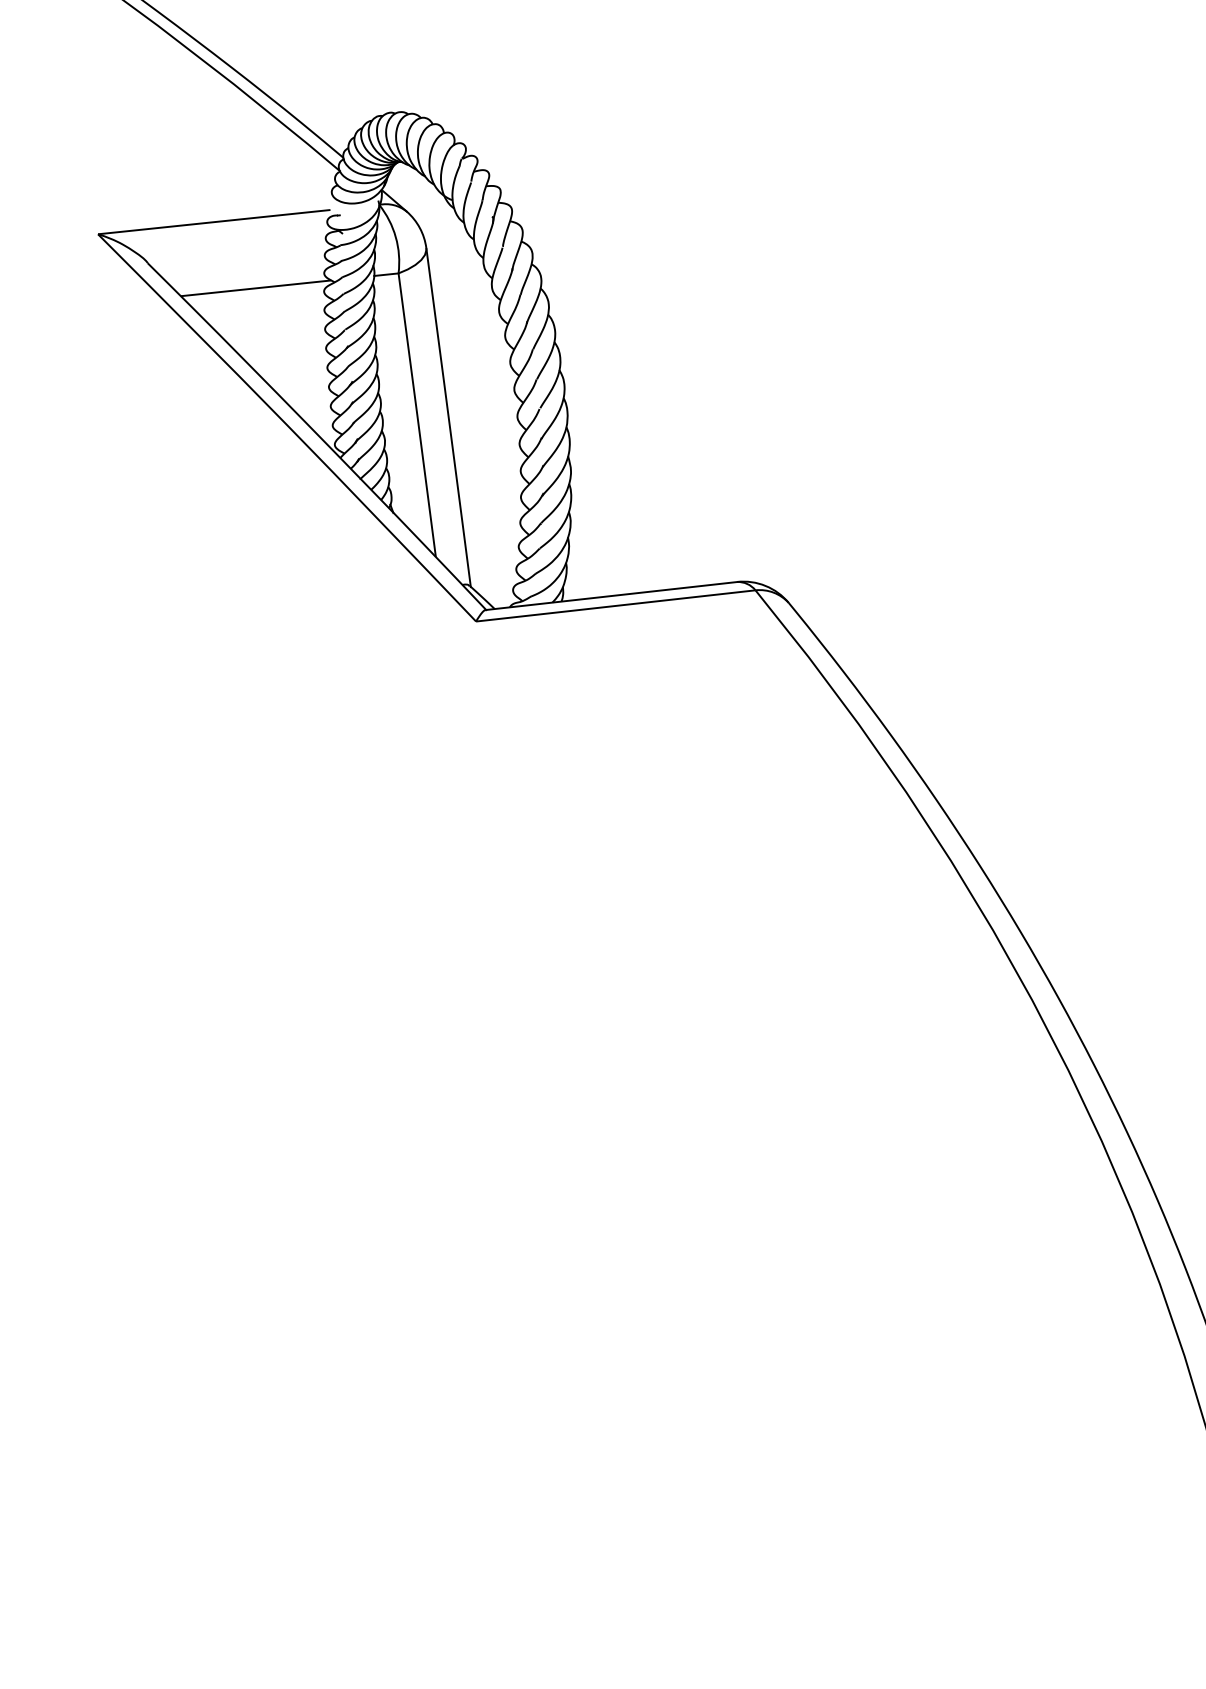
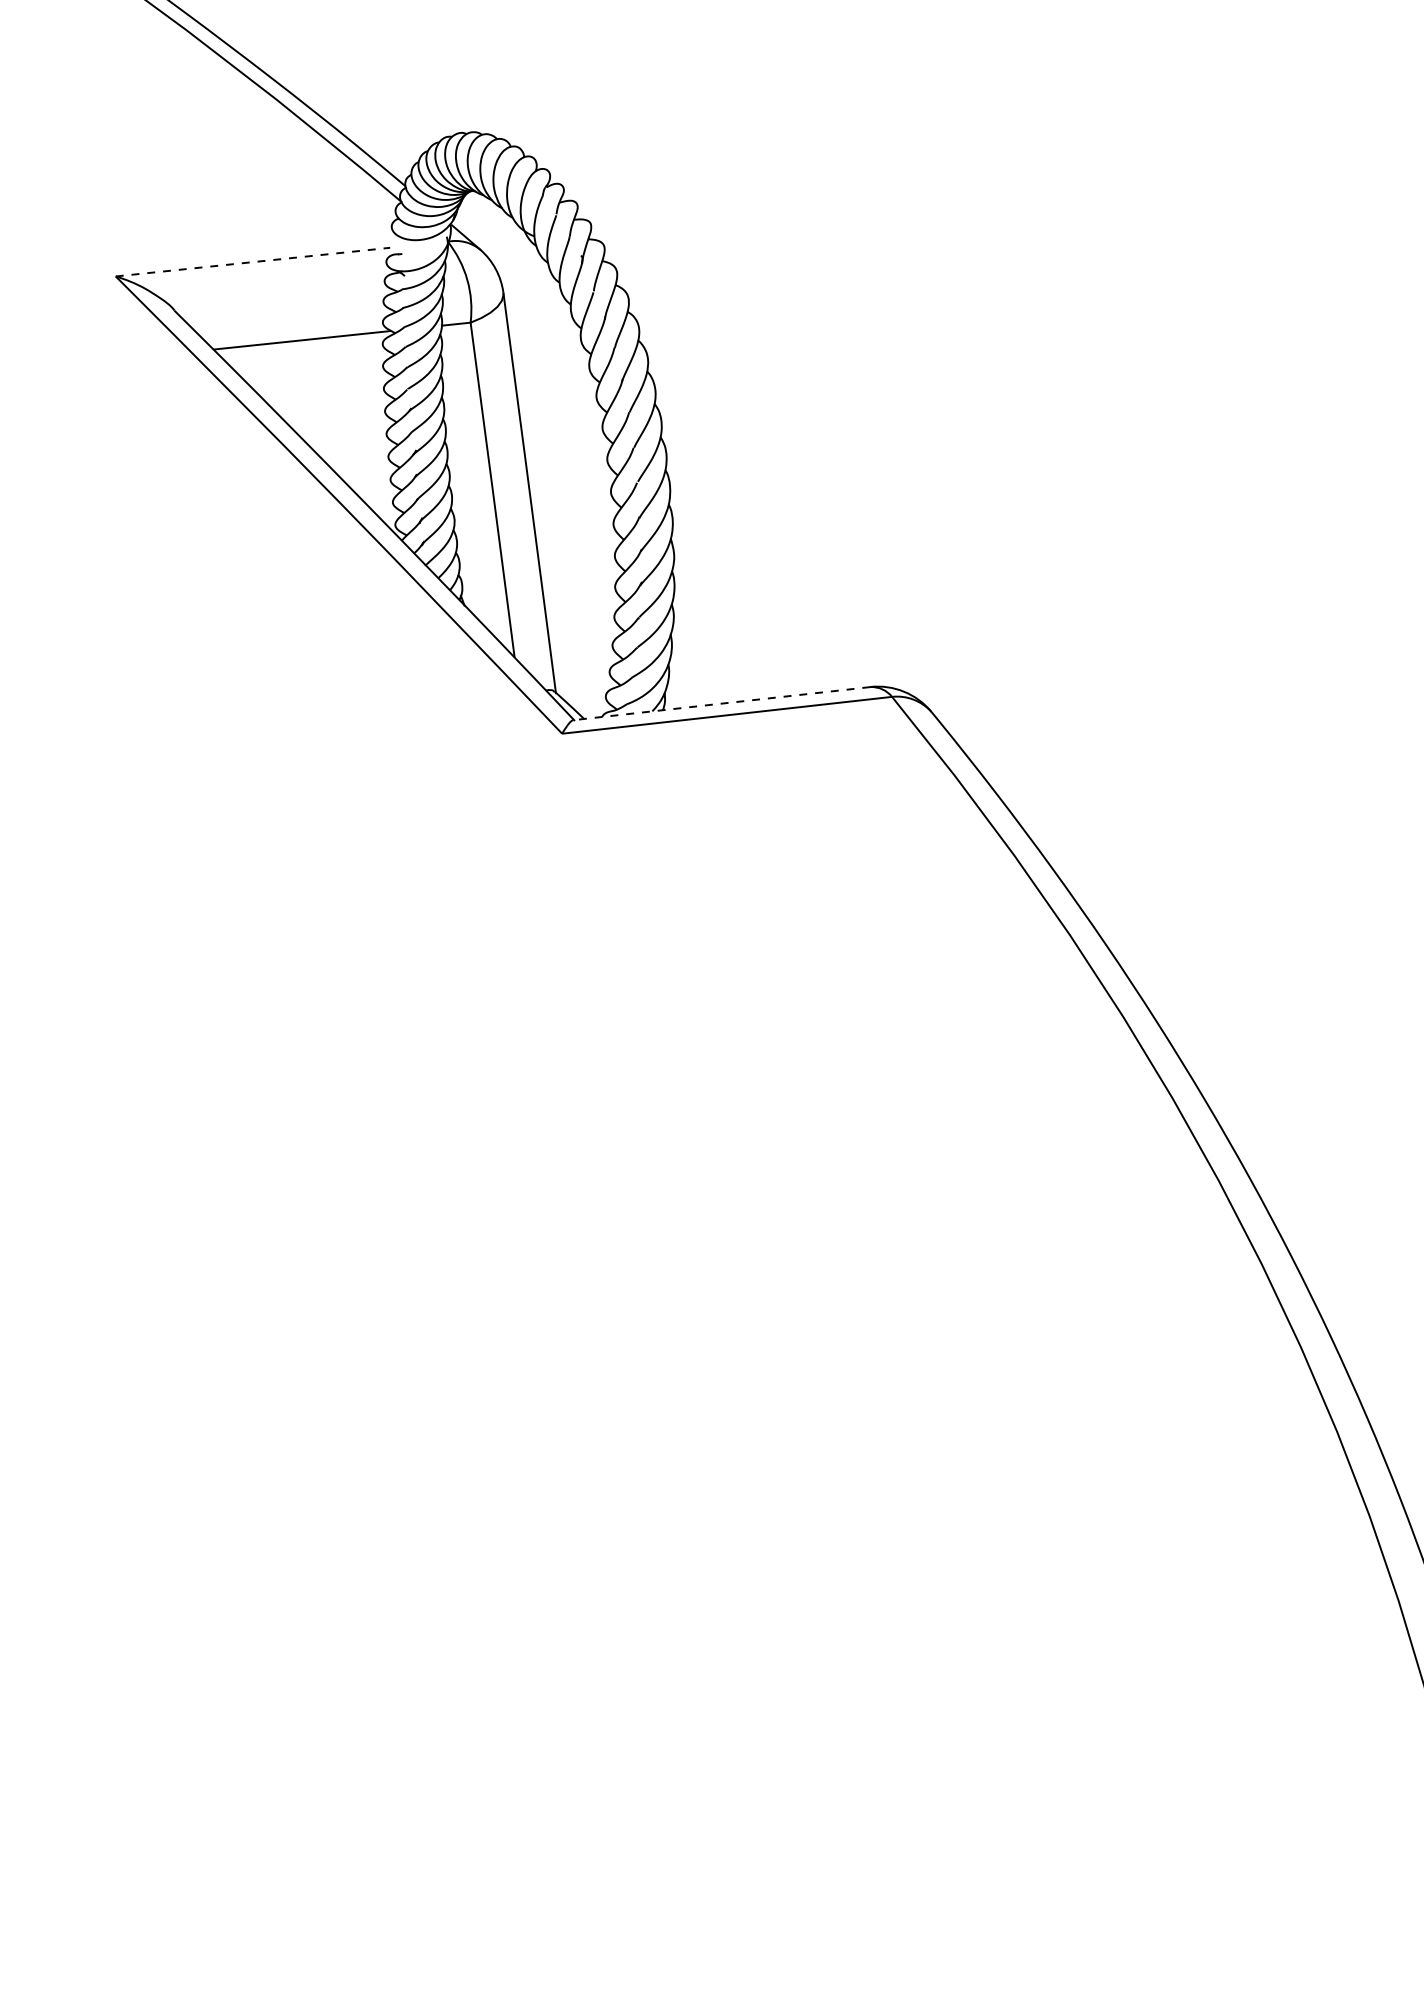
line: (213, 222) -> (252, 262), solid -> dashed
line: (611, 595) -> (721, 703), solid -> dashed

